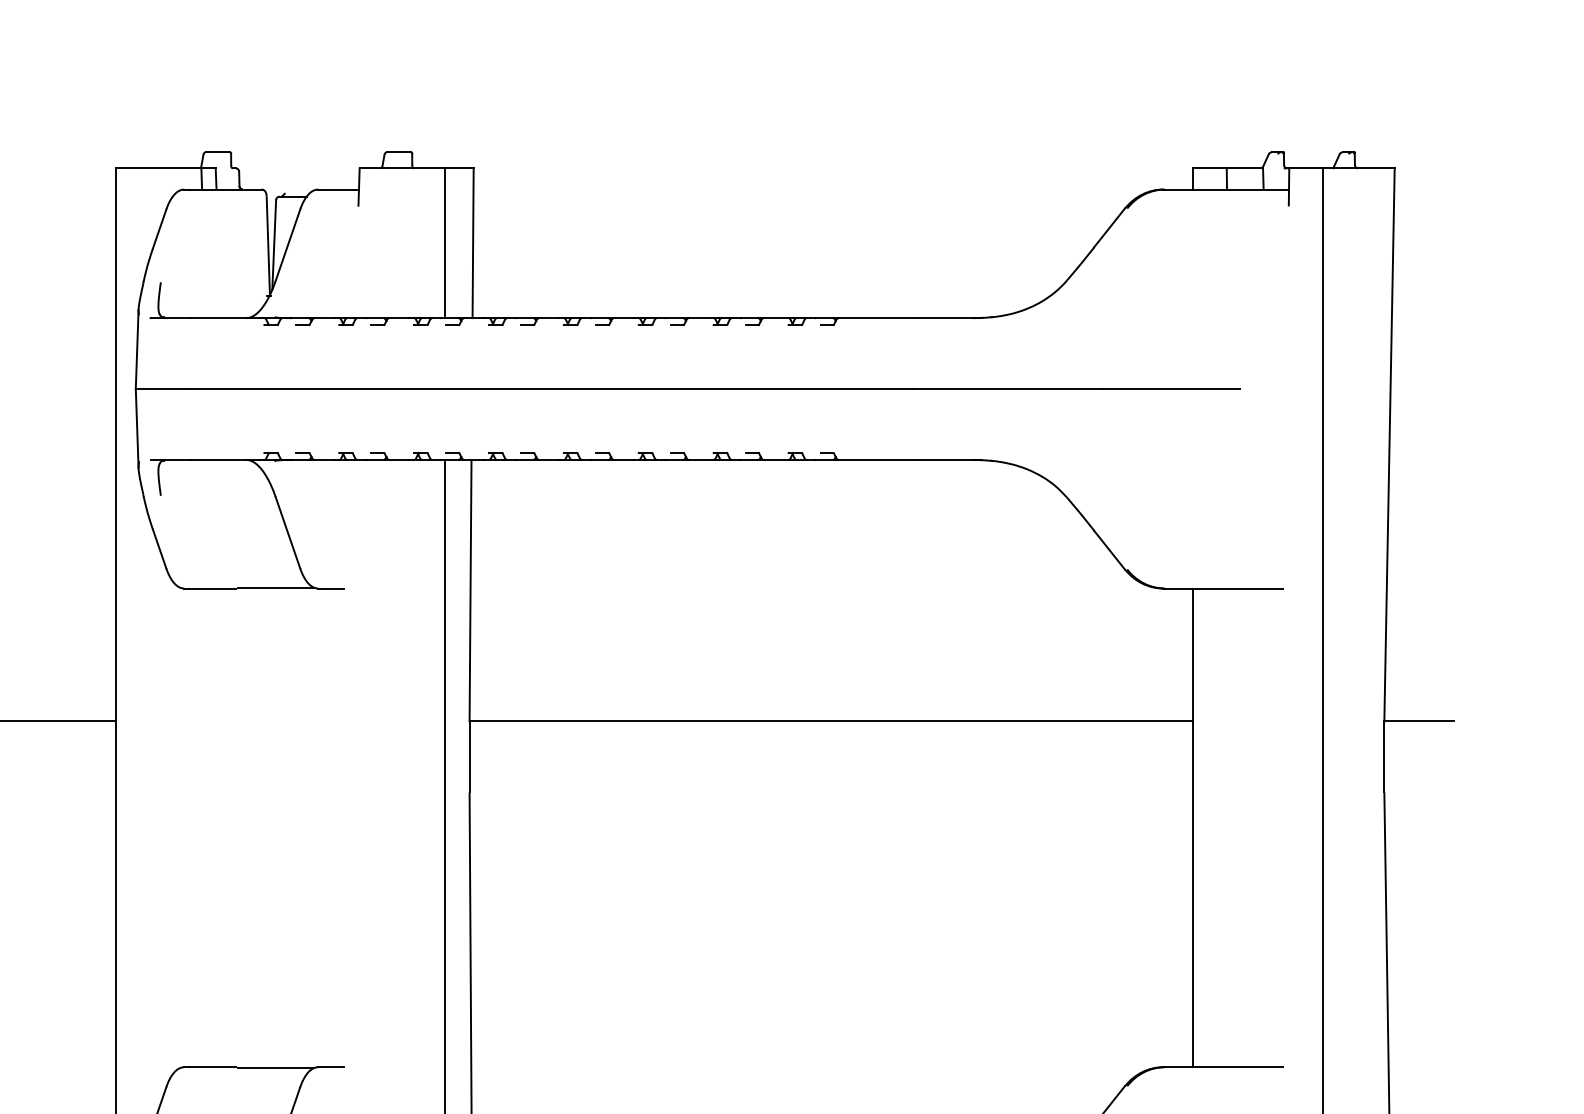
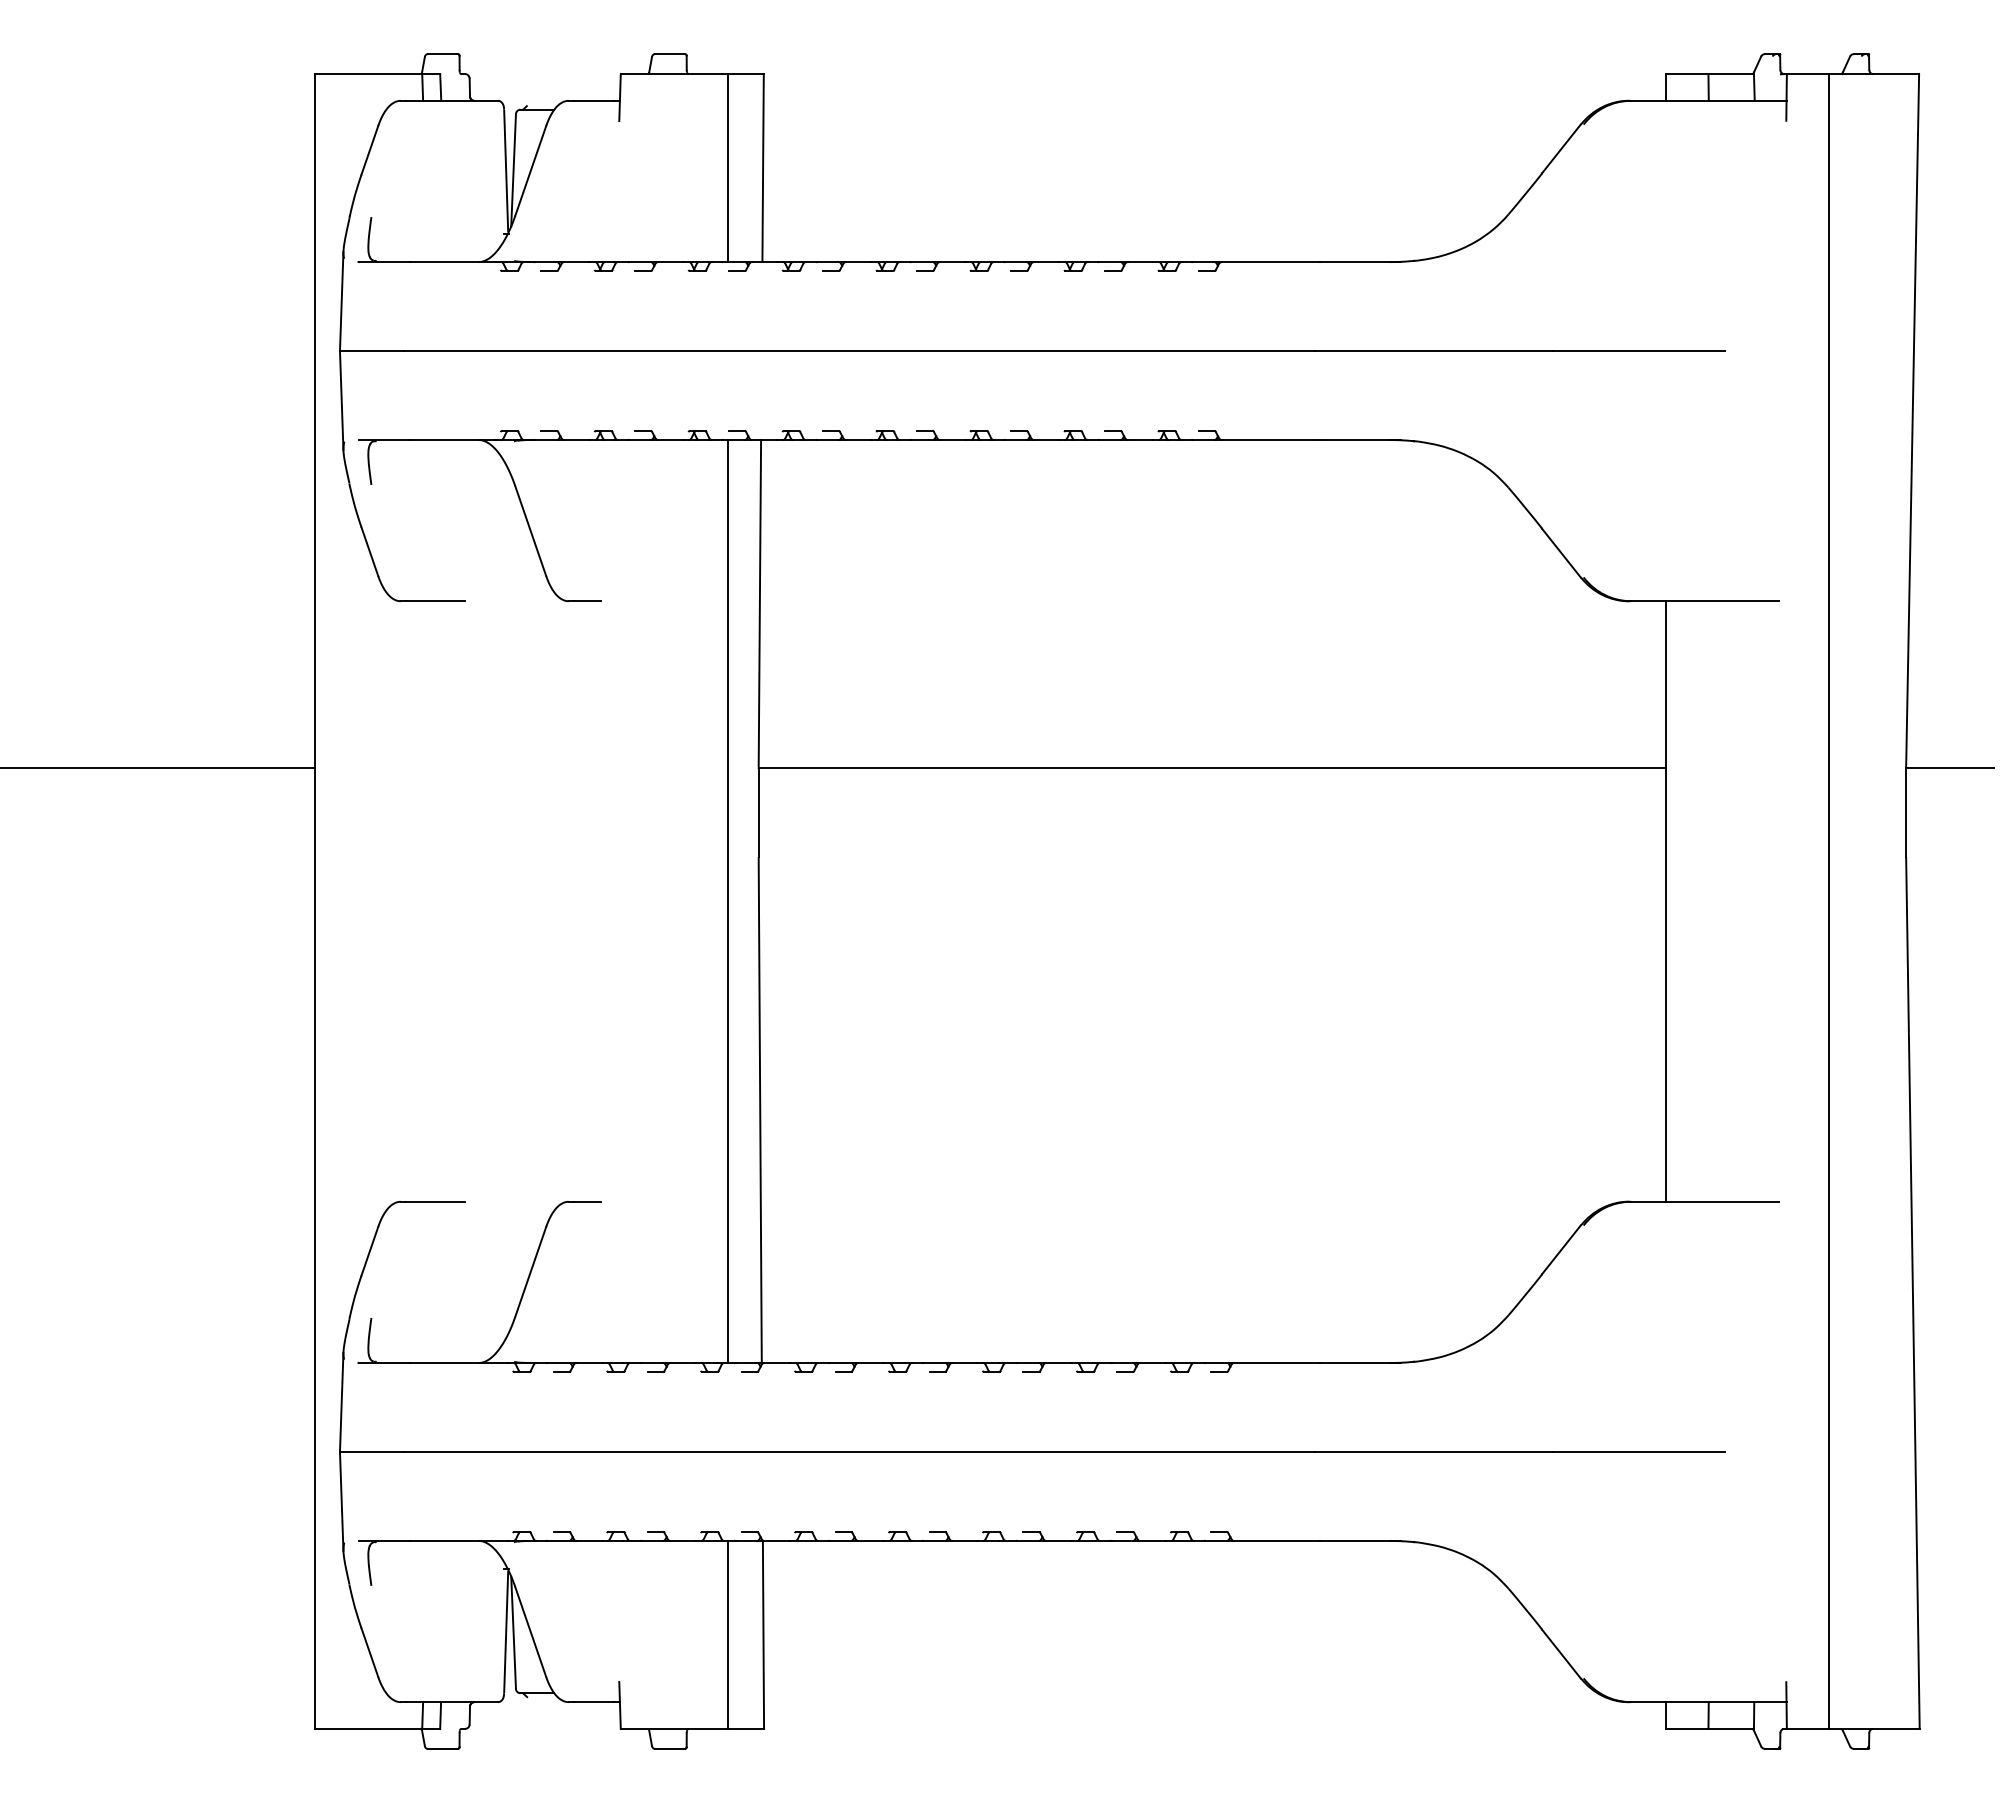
line: (275, 587) -> (515, 600), removed
line: (275, 1067) -> (515, 1202), removed

